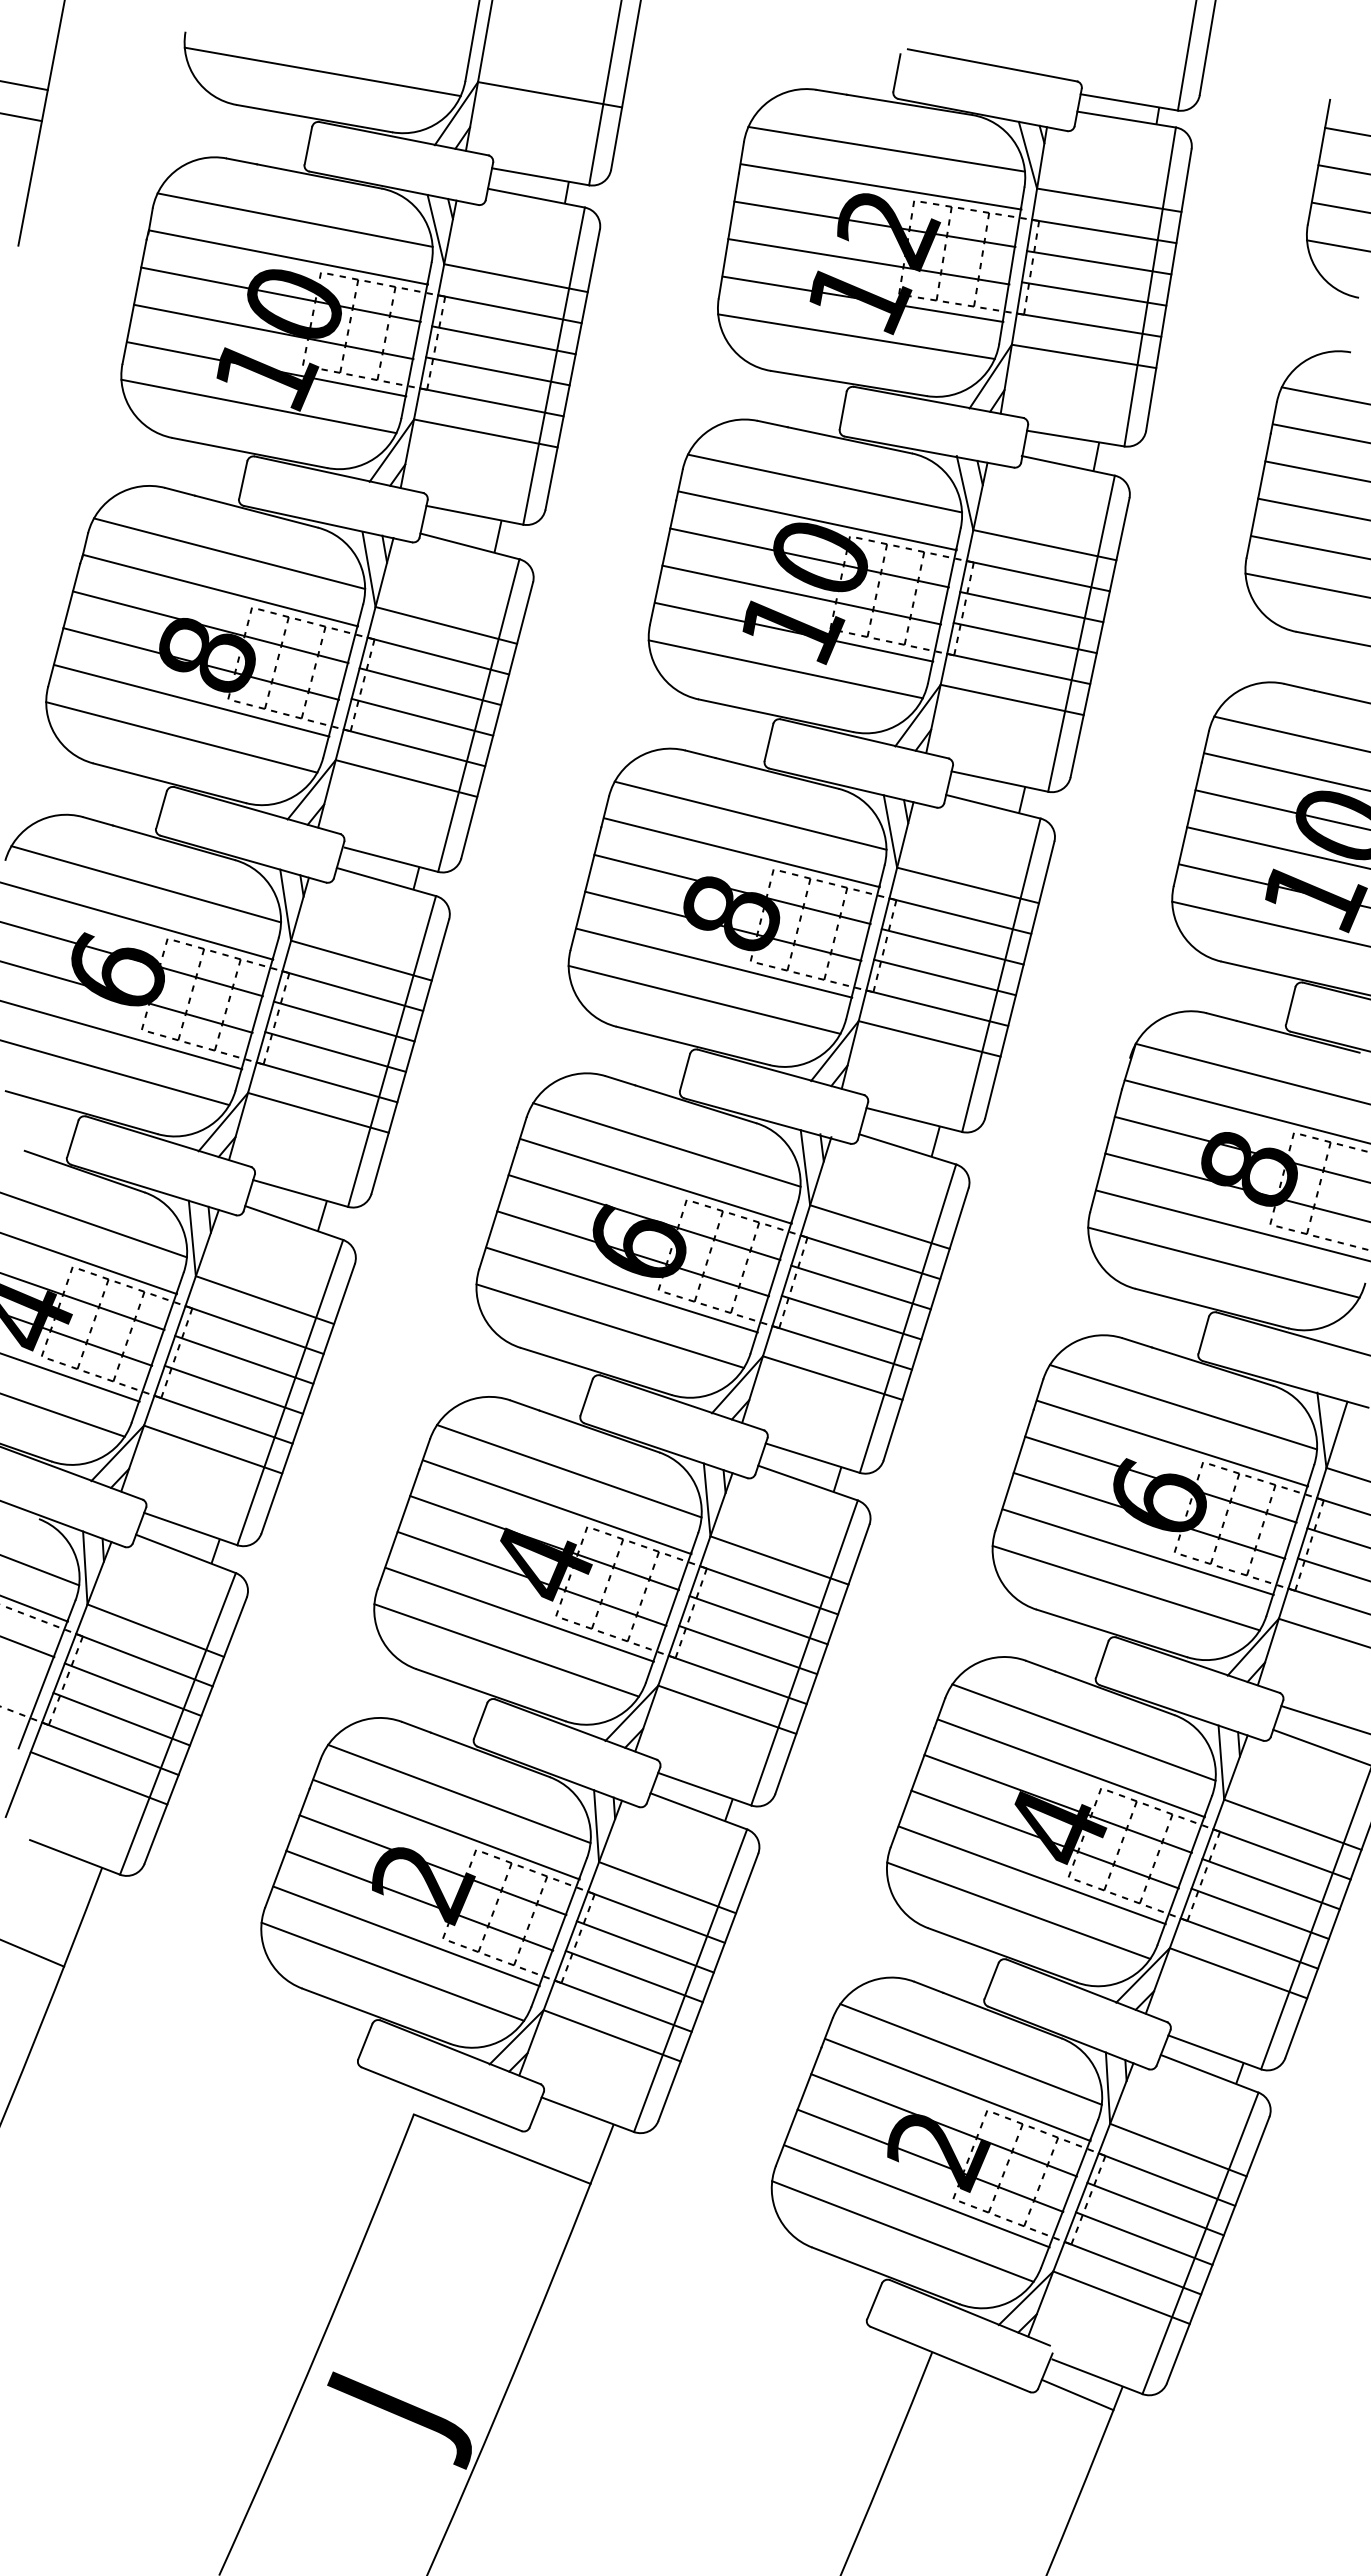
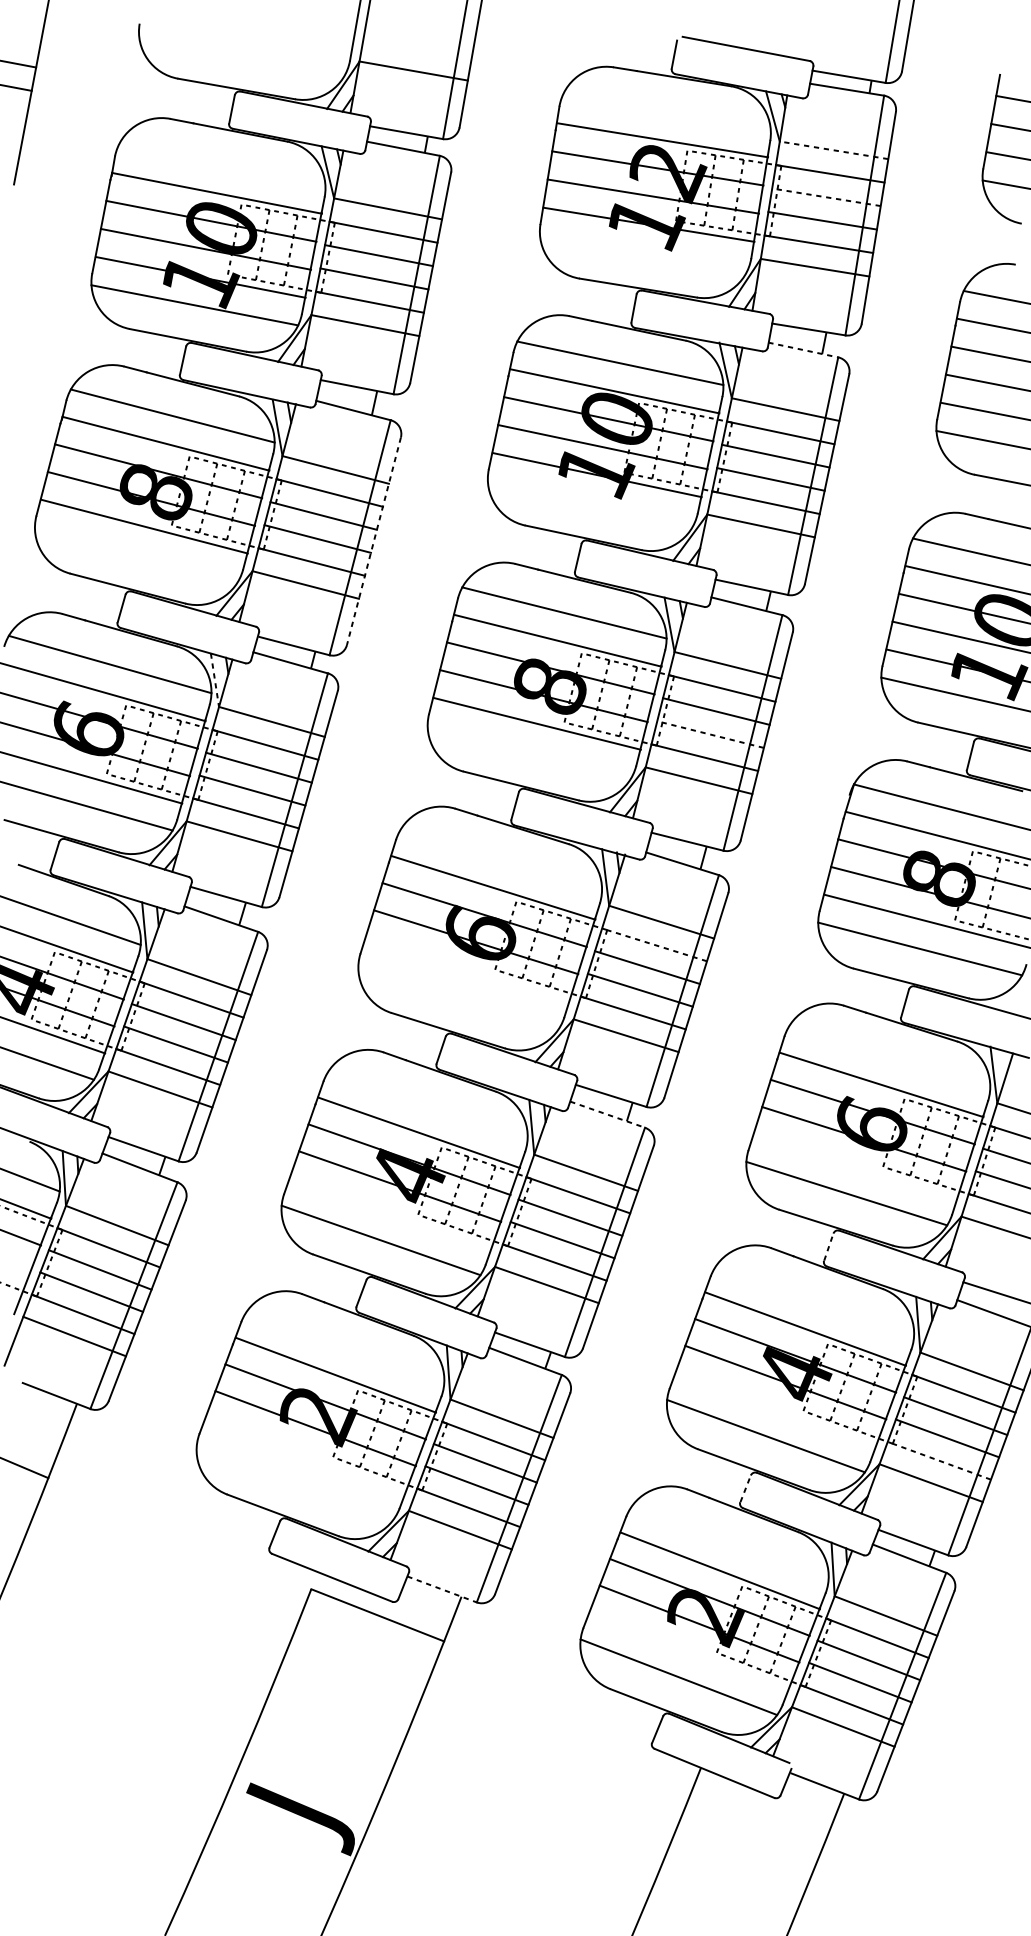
line: (322, 71) -> (242, 53), removed
line: (886, 148) -> (666, 111), removed
line: (1108, 200) -> (833, 150), solid -> dashed
line: (294, 219) -> (221, 164), removed
line: (1098, 262) -> (825, 197), solid -> dashed
line: (856, 336) -> (644, 252), removed
line: (1068, 465) -> (803, 349), solid -> dashed
line: (785, 669) -> (590, 503), removed
line: (497, 720) -> (374, 541), solid -> dashed
line: (181, 737) -> (136, 554), removed
line: (285, 905) -> (214, 680), solid -> dashed
line: (944, 977) -> (710, 734), solid -> dashed
line: (704, 999) -> (529, 751), removed
line: (666, 1144) -> (501, 860), removed
line: (870, 1257) -> (654, 945), solid -> dashed
line: (621, 1289) -> (467, 969), removed
line: (609, 1325) -> (458, 996), removed
line: (1183, 1407) -> (889, 1057), removed
line: (569, 1471) -> (428, 1105), removed
line: (808, 1483) -> (607, 1114), solid -> dashed
line: (1137, 1551) -> (855, 1166), removed
line: (519, 1614) -> (390, 1213), removed
line: (1102, 1659) -> (828, 1247), solid -> dashed
line: (1083, 1732) -> (814, 1302), removed
line: (459, 1793) -> (345, 1347), removed
line: (1031, 1875) -> (775, 1409), removed
line: (406, 1936) -> (305, 1455), removed
line: (1248, 1943) -> (938, 1460), solid -> dashed
line: (392, 1971) -> (295, 1481), removed
line: (991, 1980) -> (745, 1488), solid -> dashed
line: (970, 2054) -> (729, 1544), removed
line: (588, 2114) -> (442, 1589), solid -> dashed
line: (916, 2196) -> (689, 1650), removed
line: (1077, 2394) -> (810, 1799), removed

